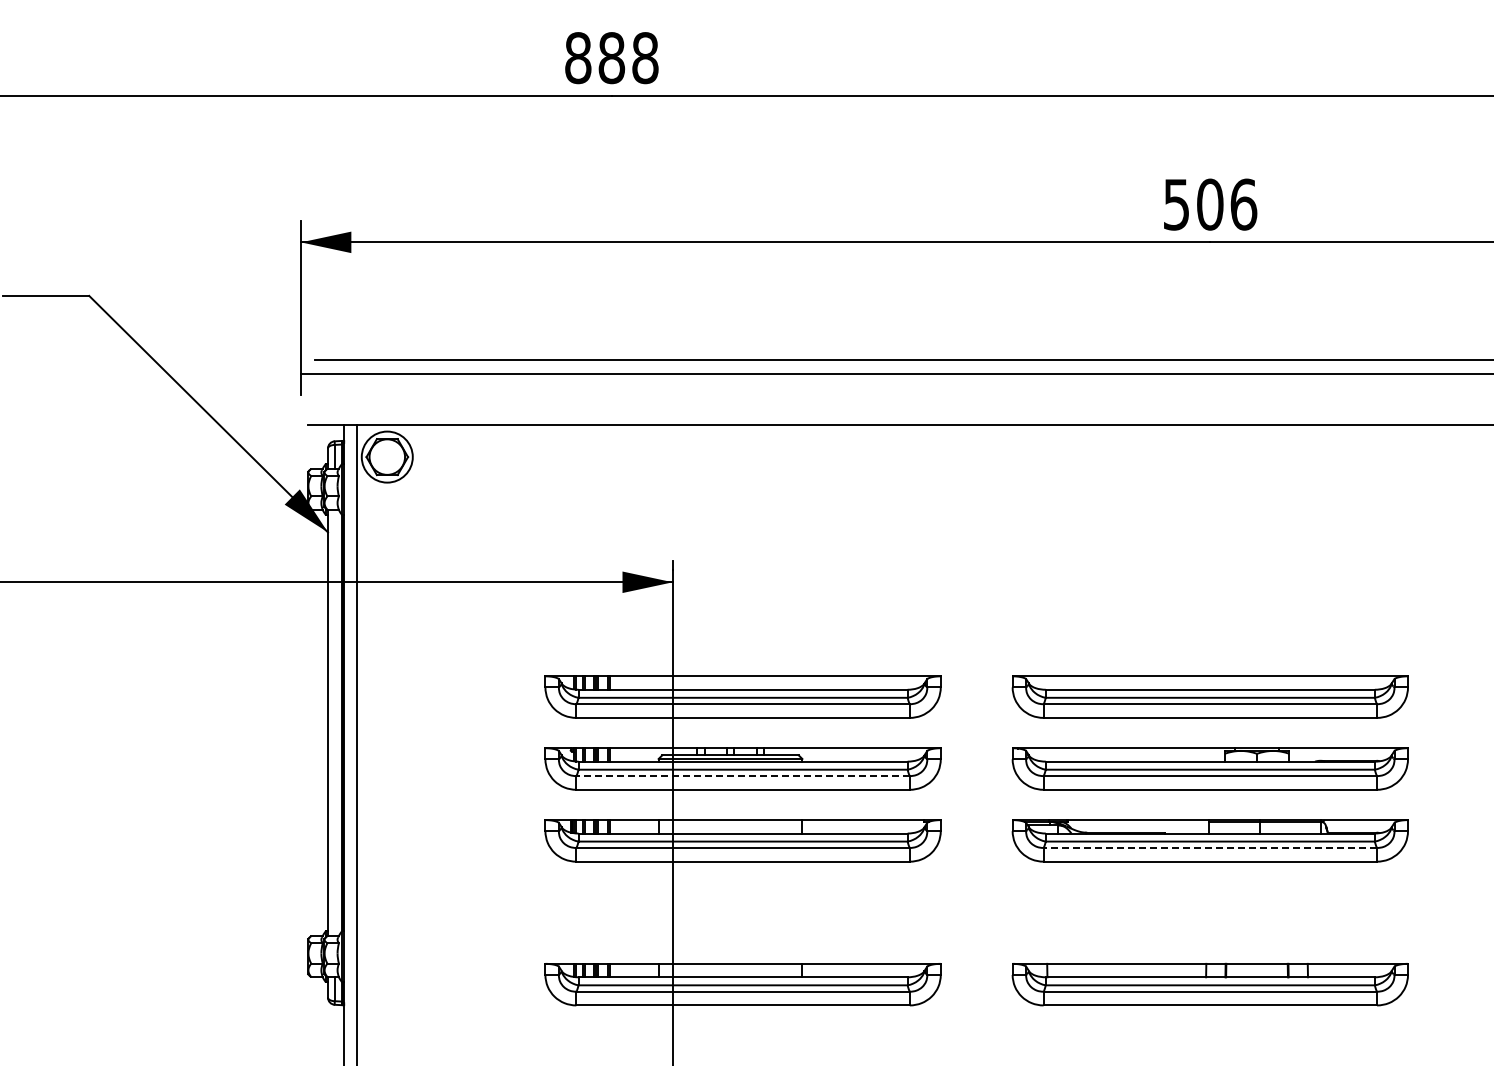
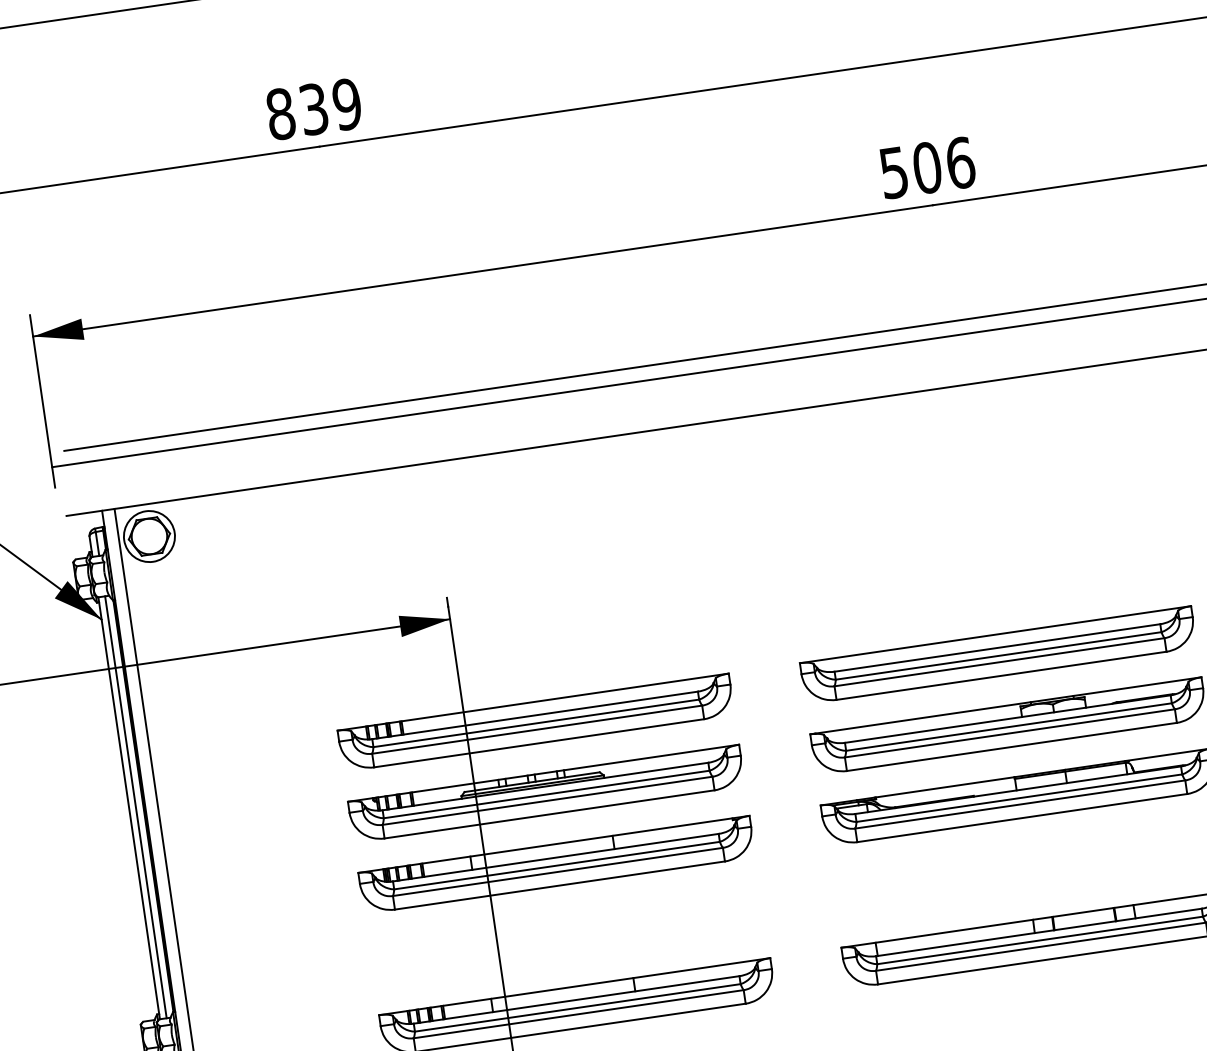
text: (628, 58) -> (330, 107), 888 -> 839
line: (334, 722) -> (135, 806), added
line: (743, 776) -> (548, 801), dashed -> solid
line: (1210, 847) -> (1020, 804), dashed -> solid

